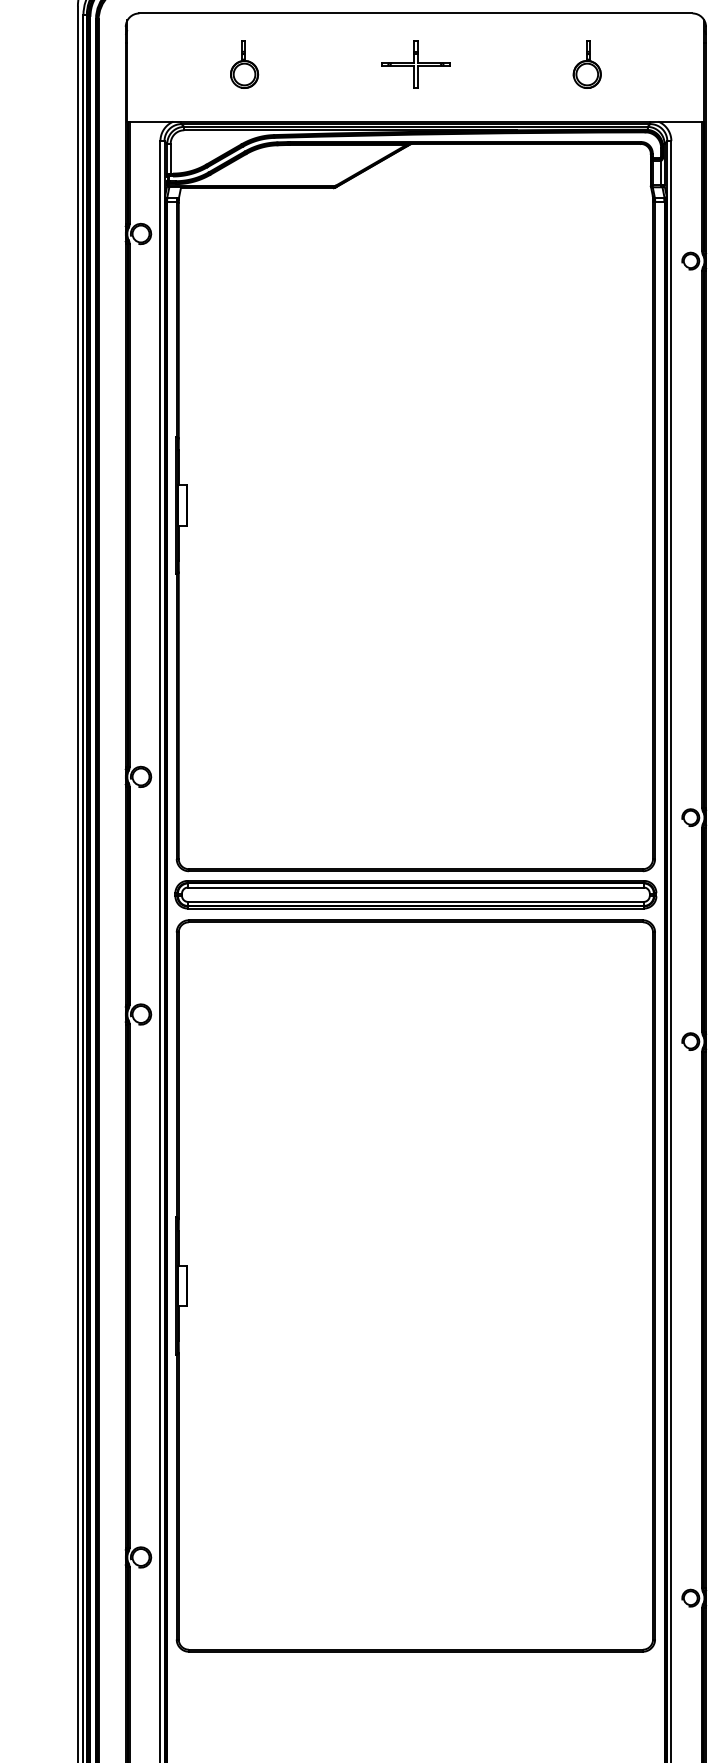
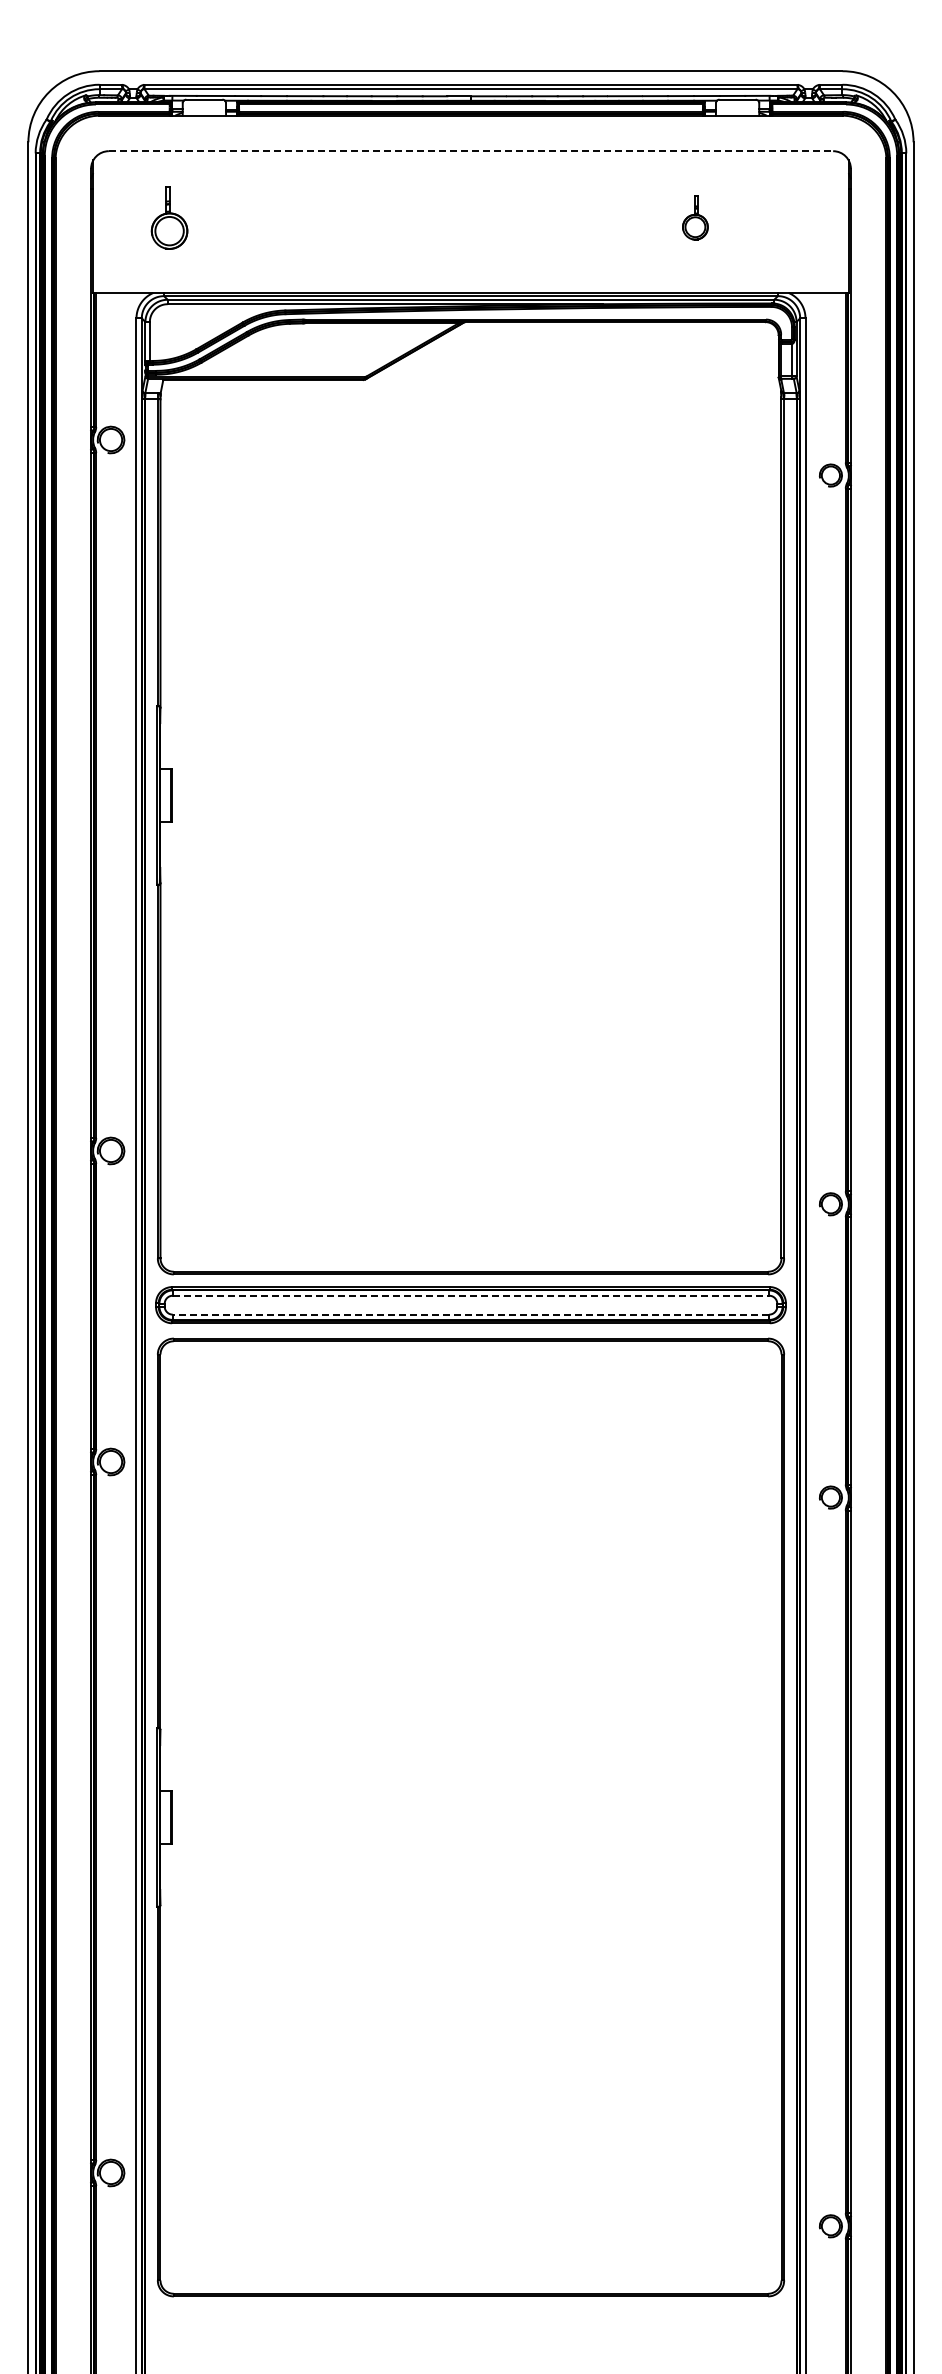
line: (416, 13) -> (471, 151), solid -> dashed
part: (244, 64) -> (169, 217), moved
part: (415, 64) -> (470, 217), removed
part: (587, 64) -> (695, 217), size x0.7
line: (416, 887) -> (471, 1295), solid -> dashed
line: (415, 901) -> (470, 1314), solid -> dashed

